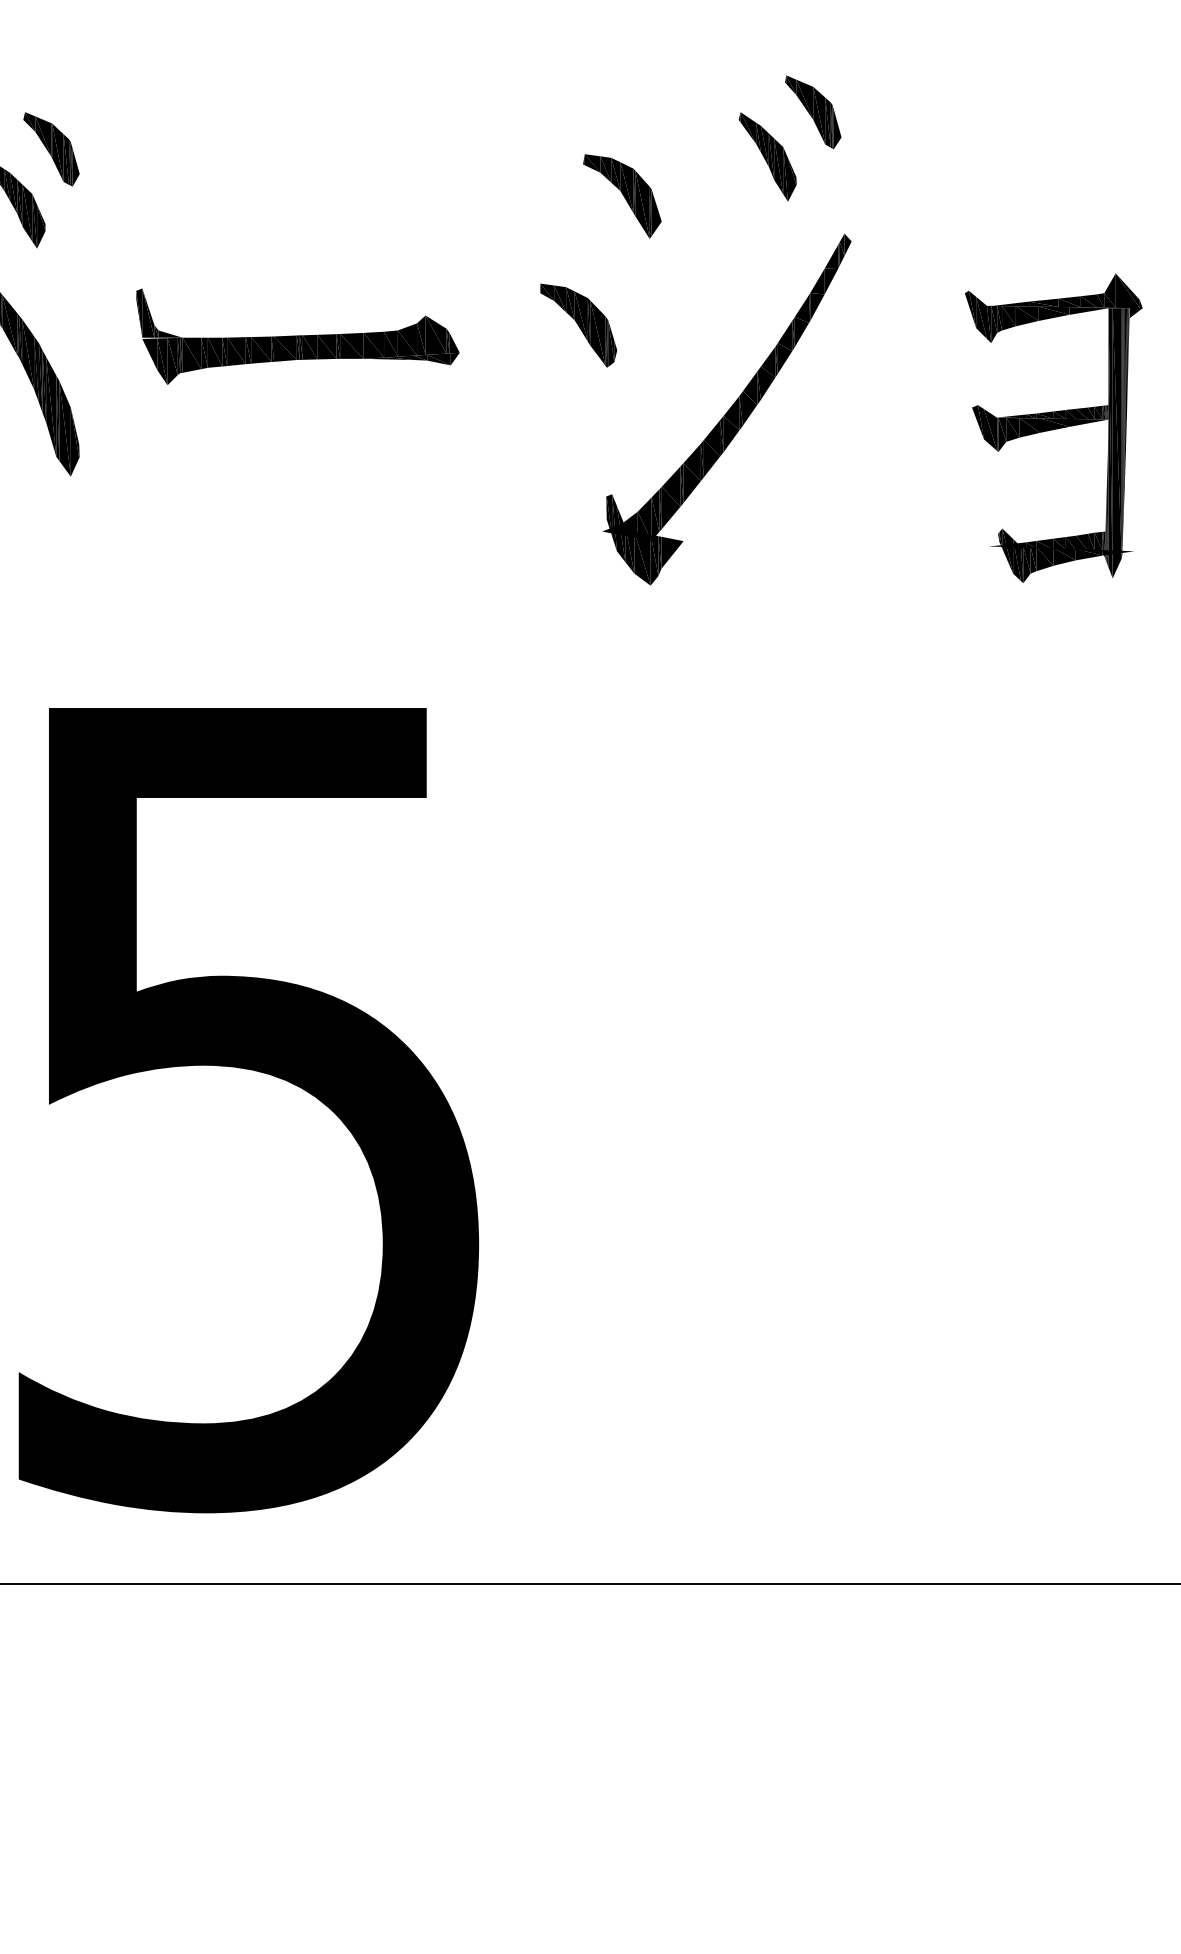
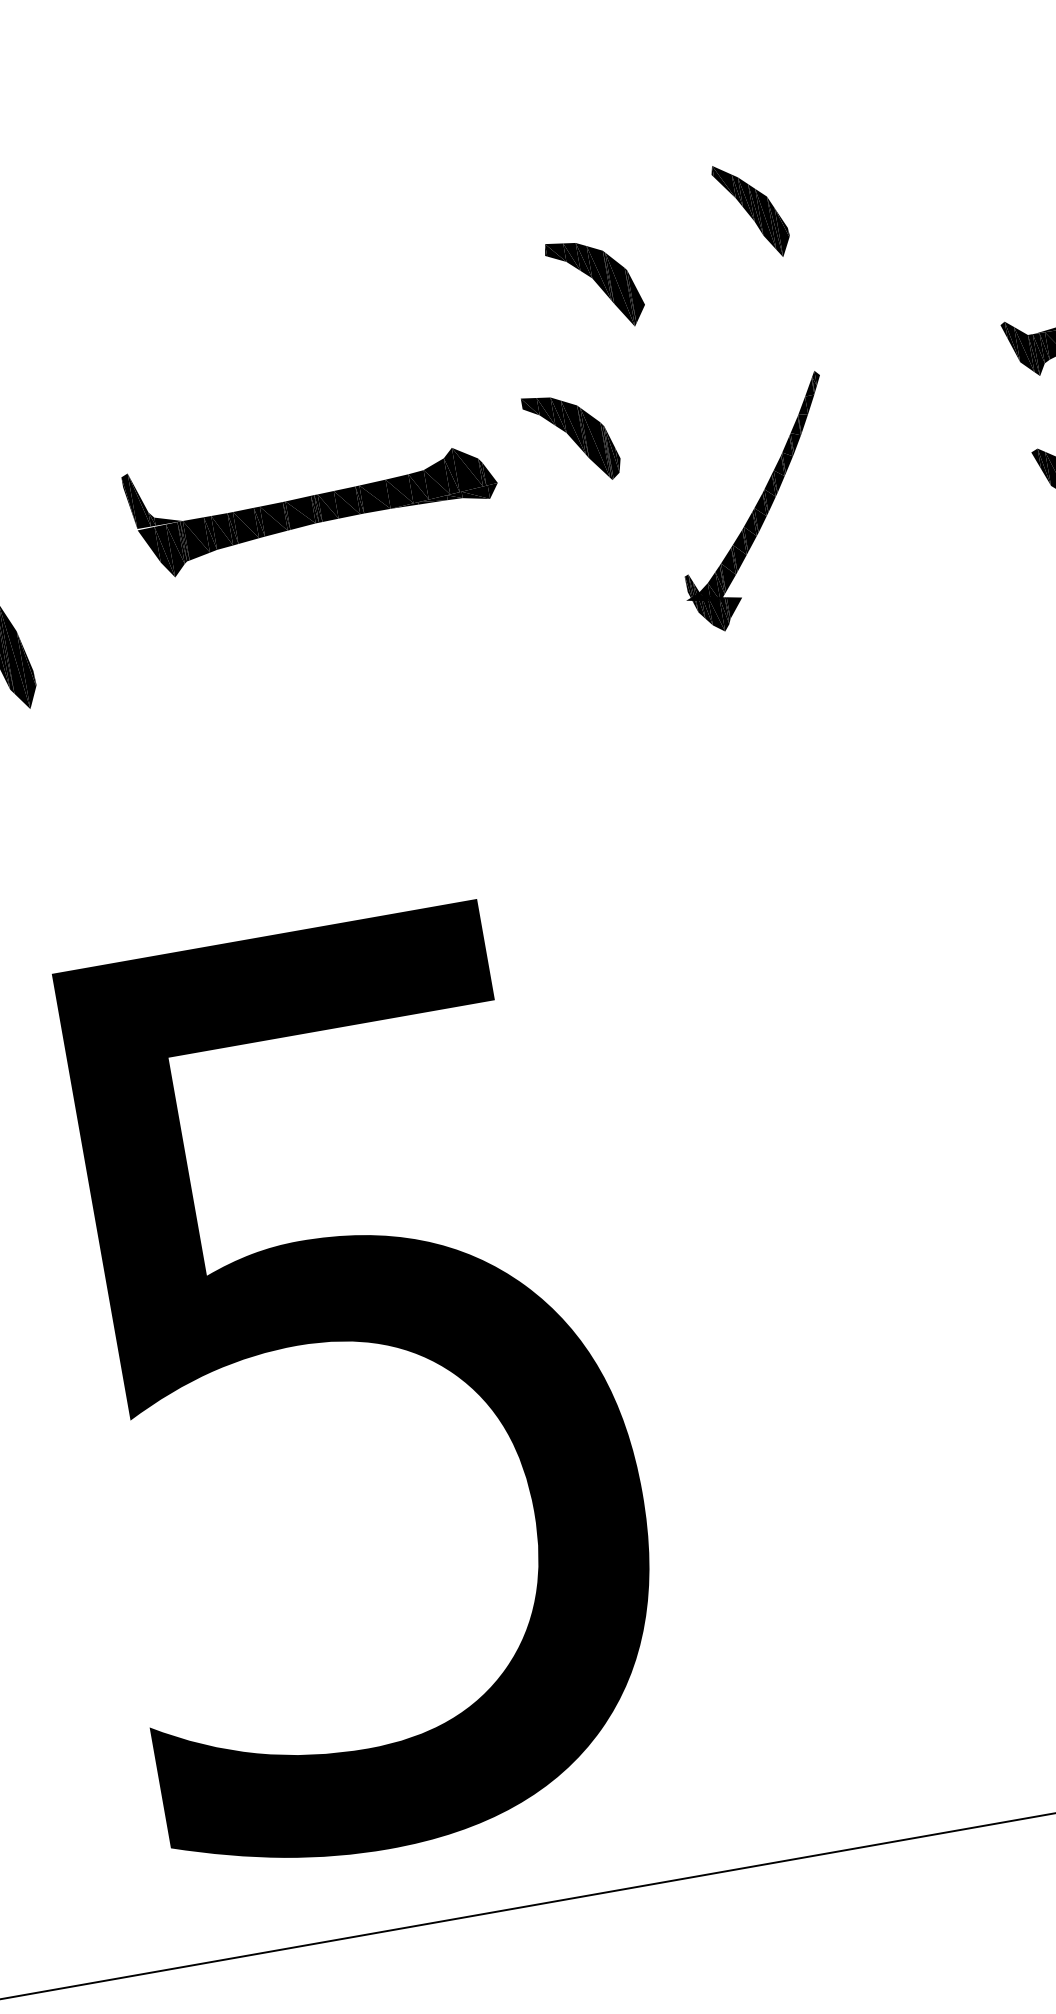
part: (813, 112) -> (794, 151), removed
part: (297, 336) -> (311, 496), moved
part: (726, 409) -> (755, 503), size x0.6

